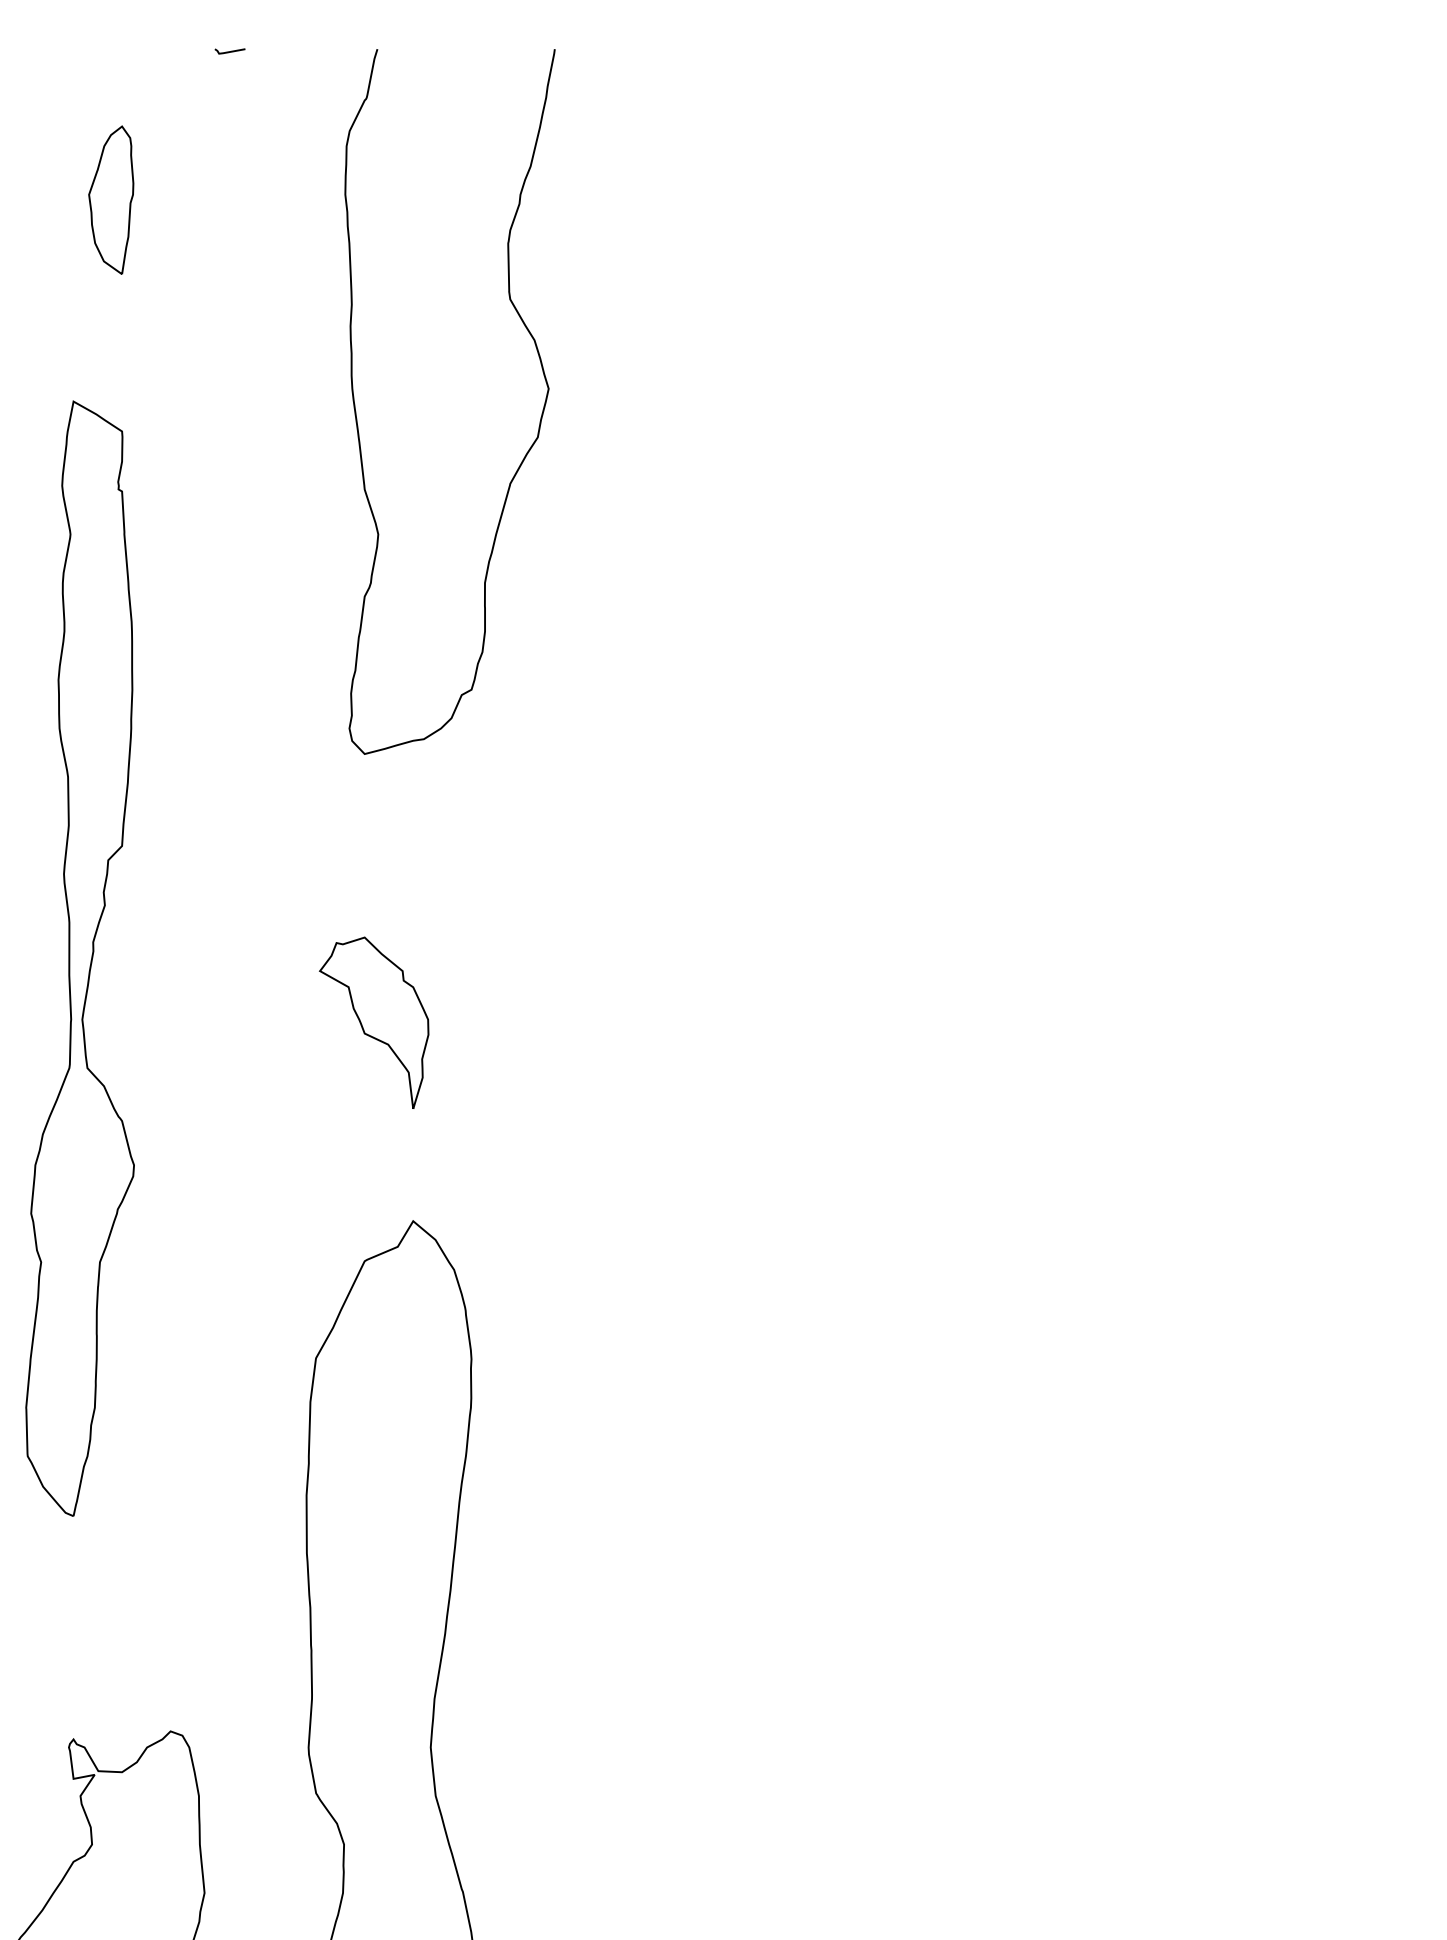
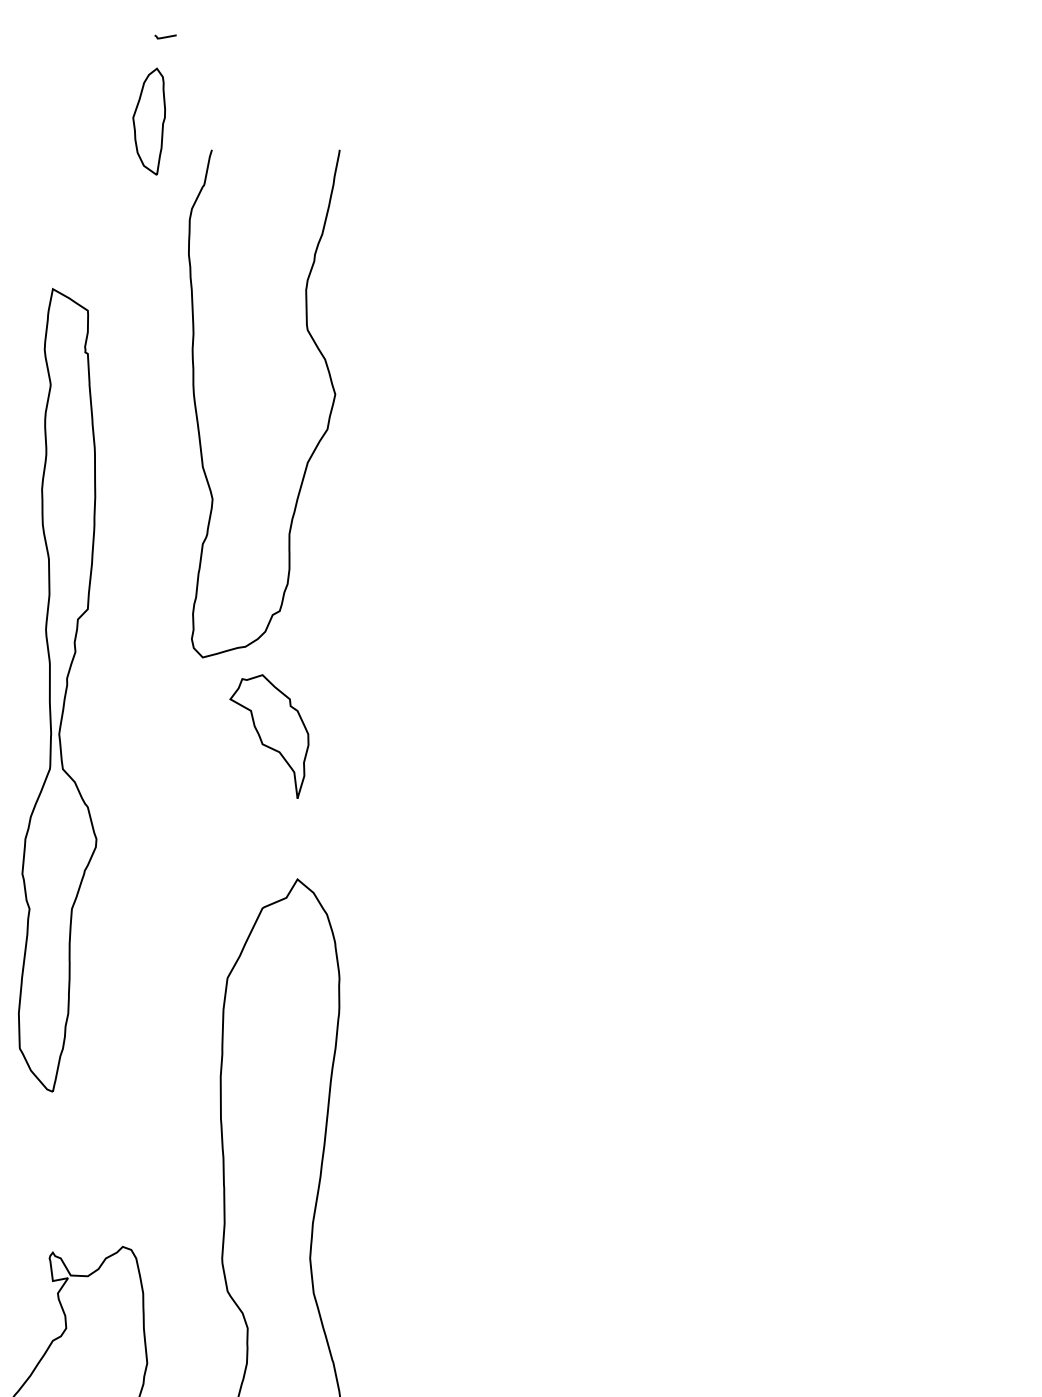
part: (111, 199) -> (149, 121), moved
curve: (539, 421) -> (328, 417), moved

